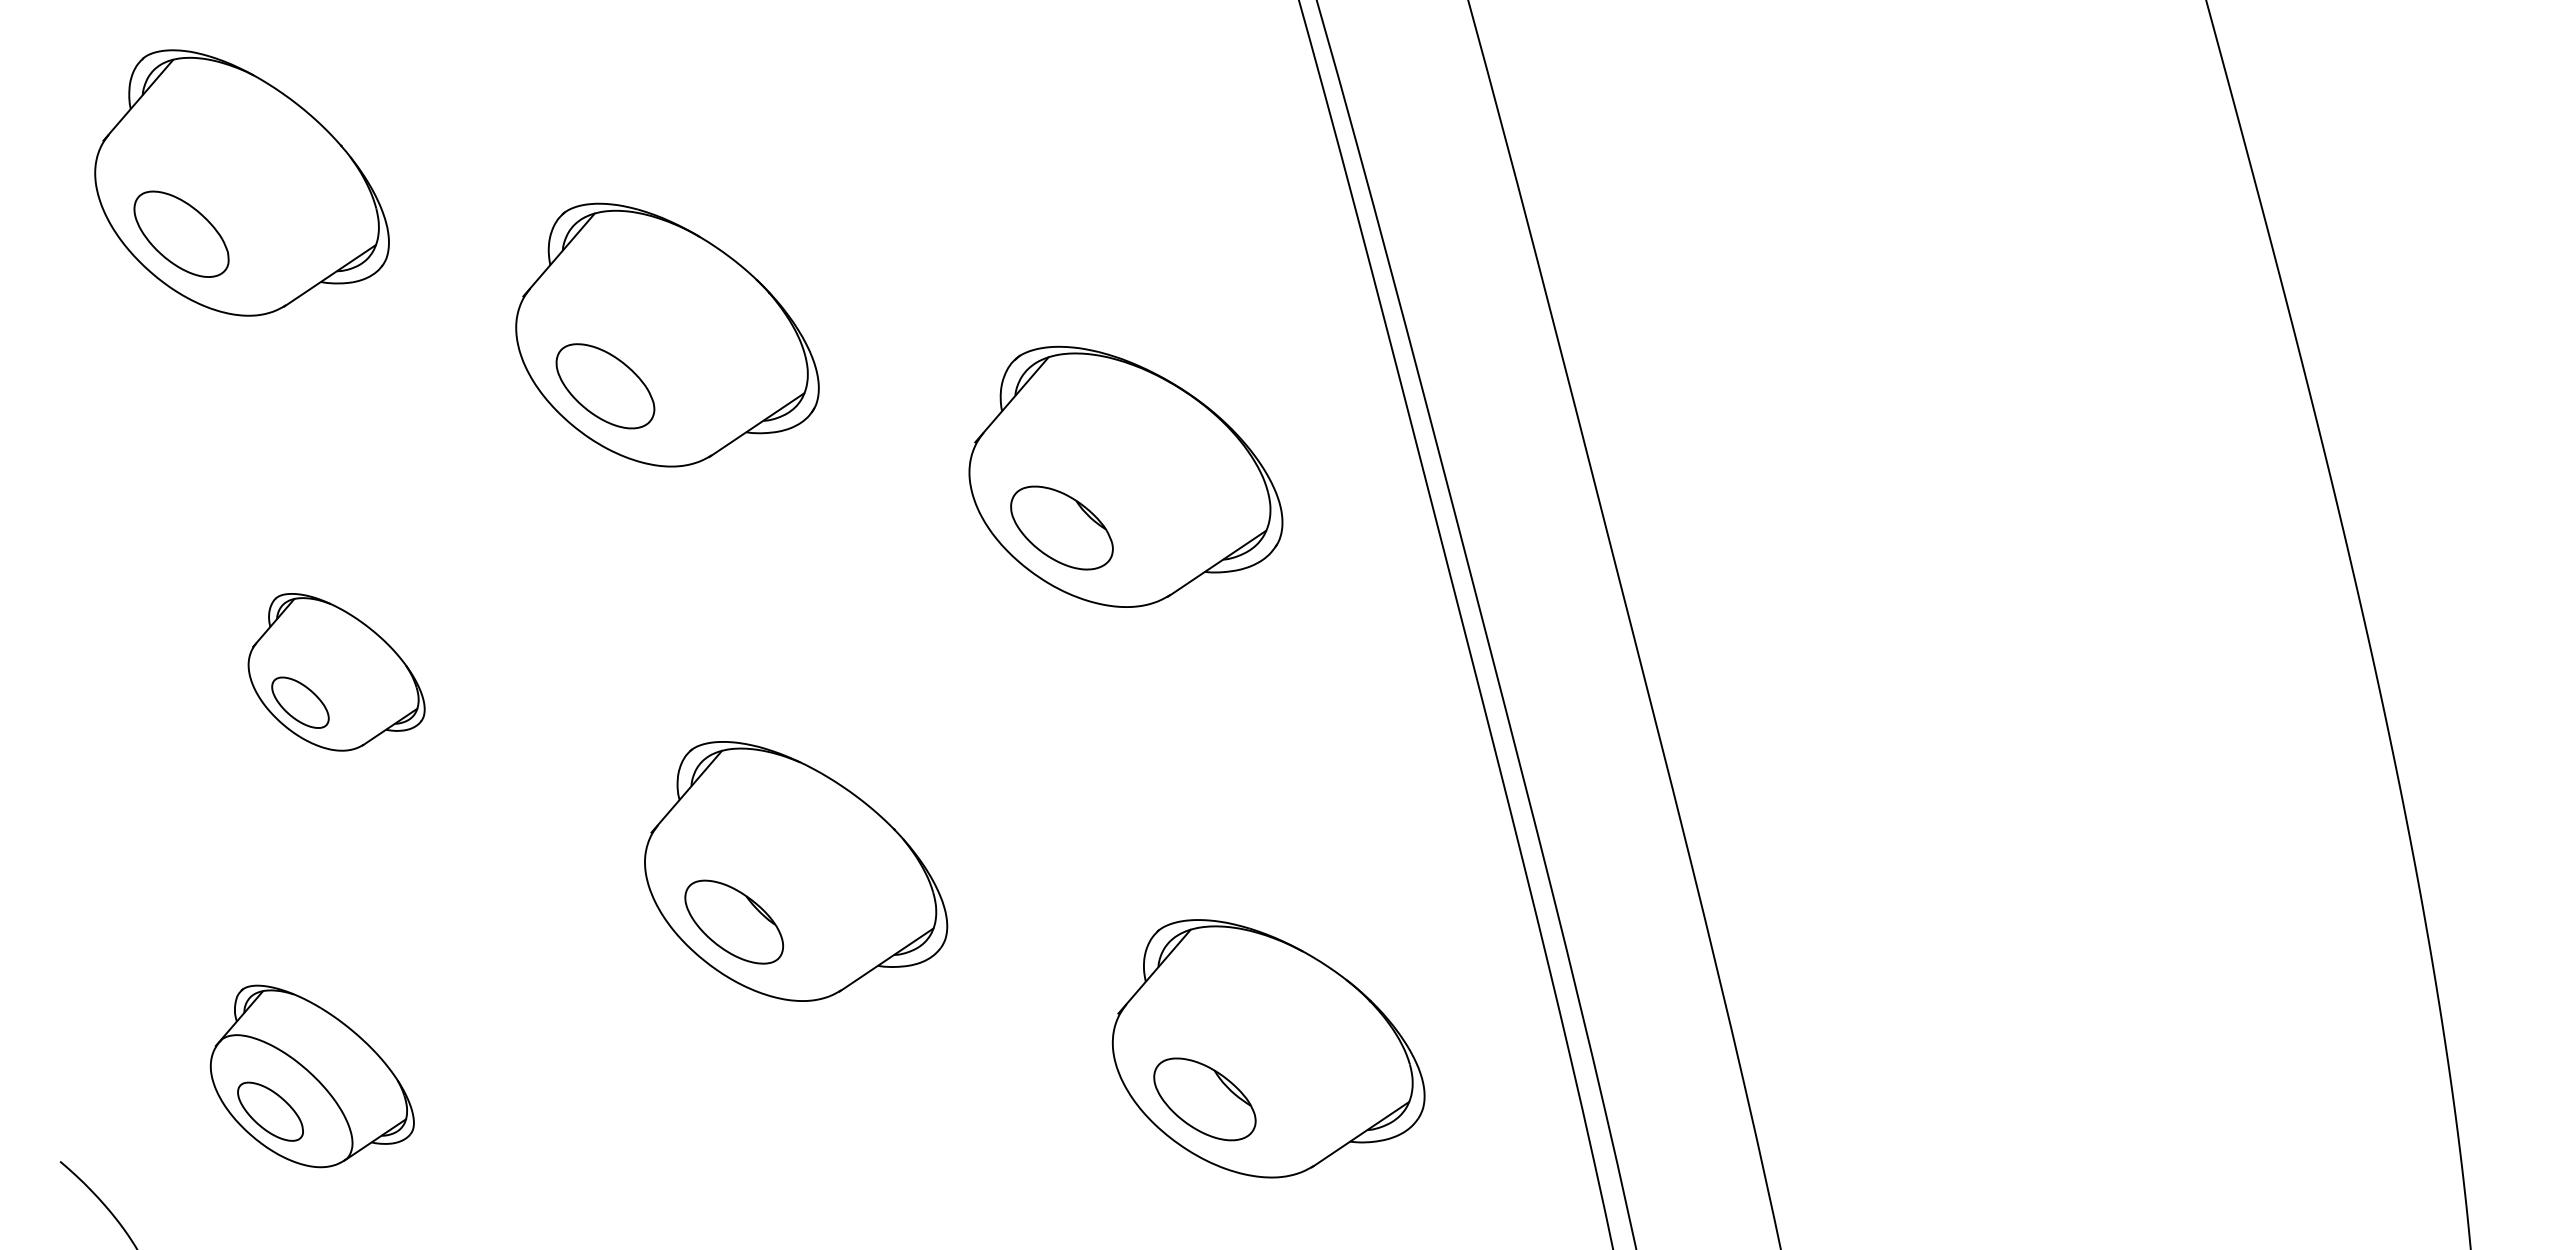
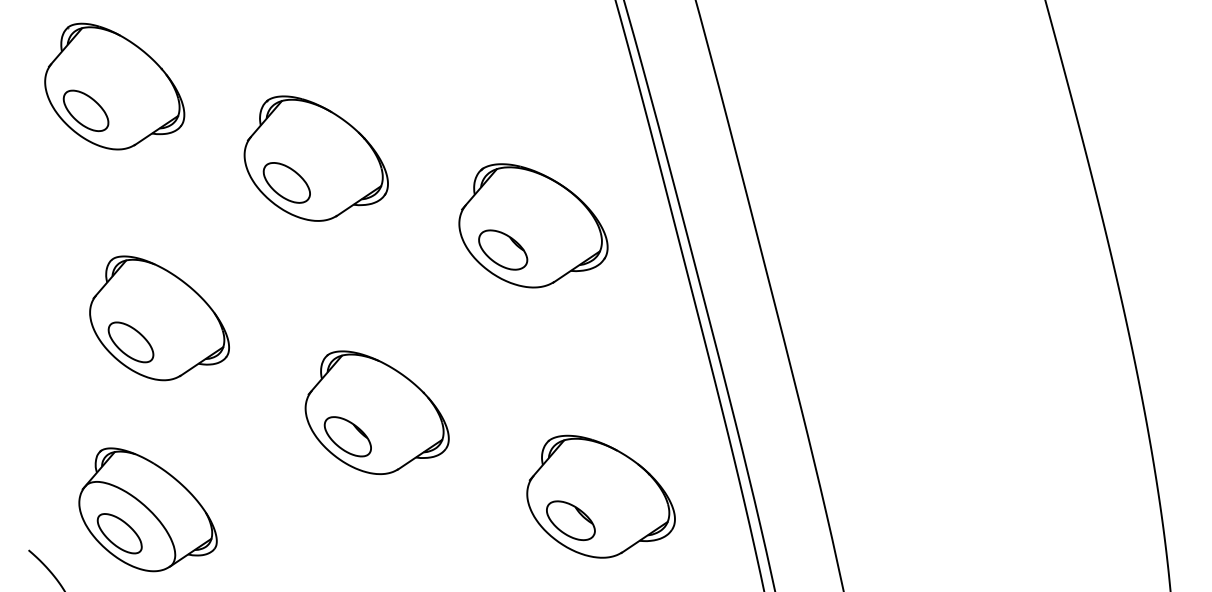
part: (336, 672) -> (159, 318), size x1.67
part: (311, 1075) -> (147, 509), size x1.43

